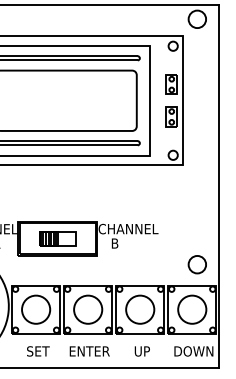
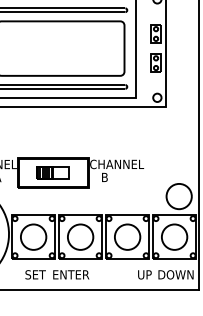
circle: (197, 264) -> (179, 196), size x1.6
text: (89, 351) -> (70, 274), moved
text: (141, 351) -> (144, 274), moved

